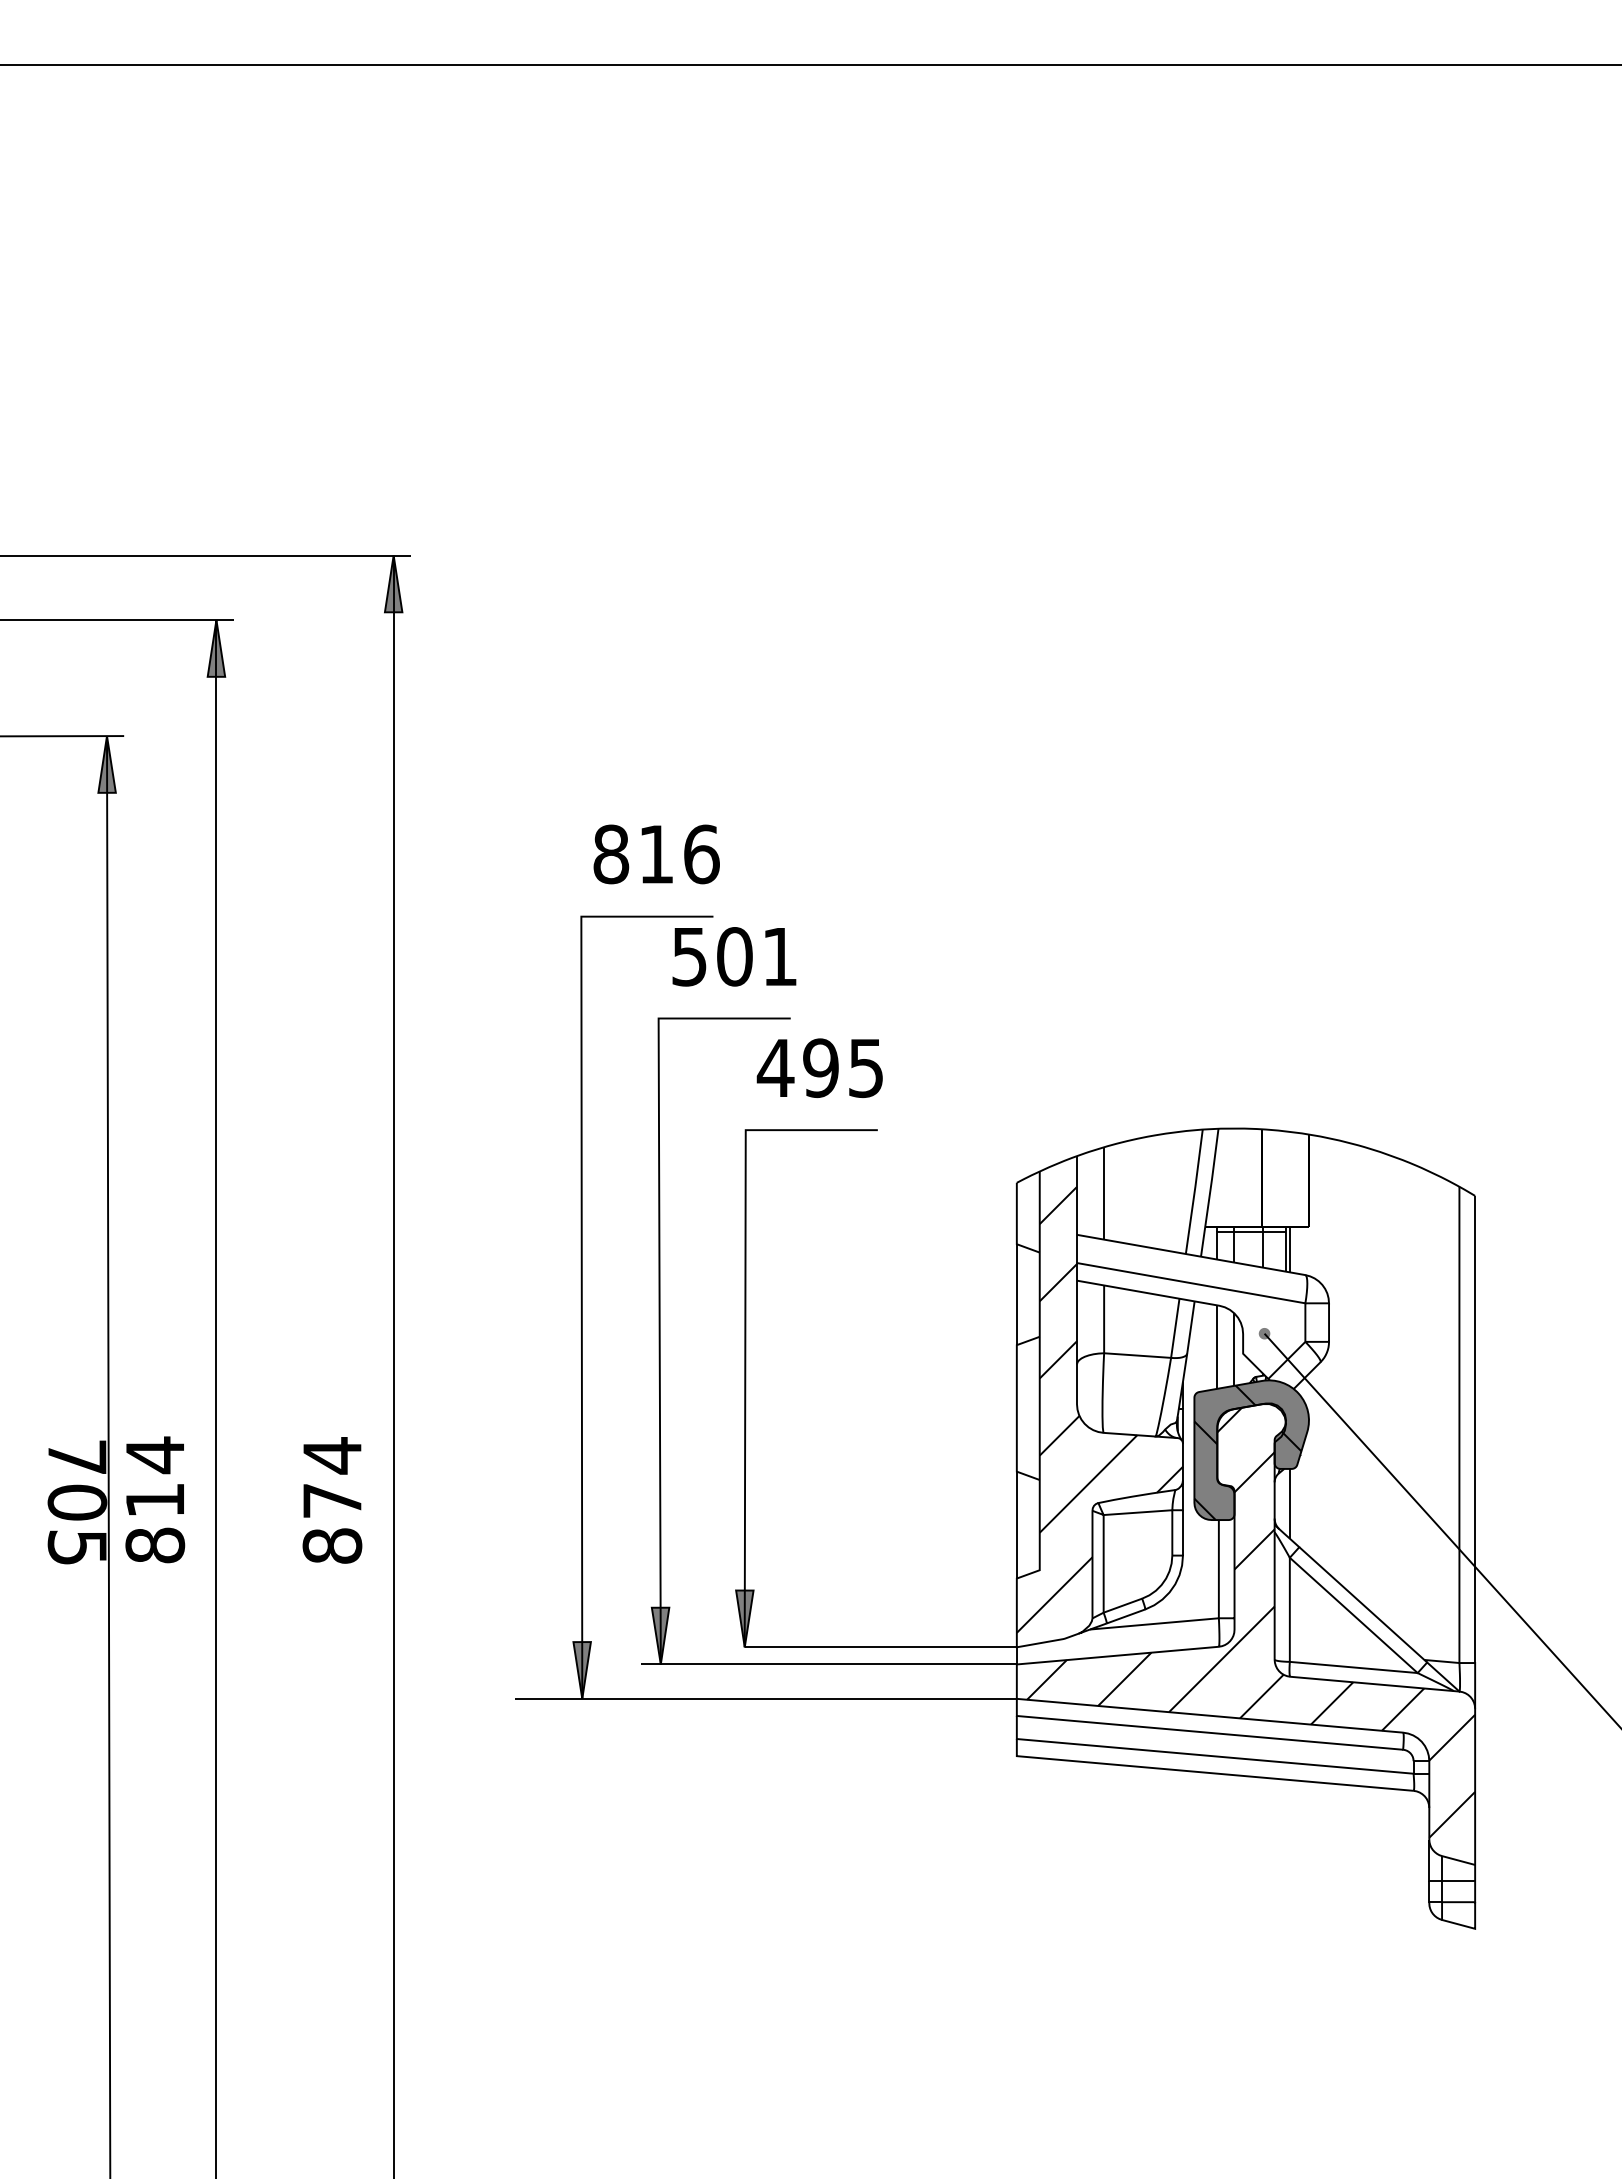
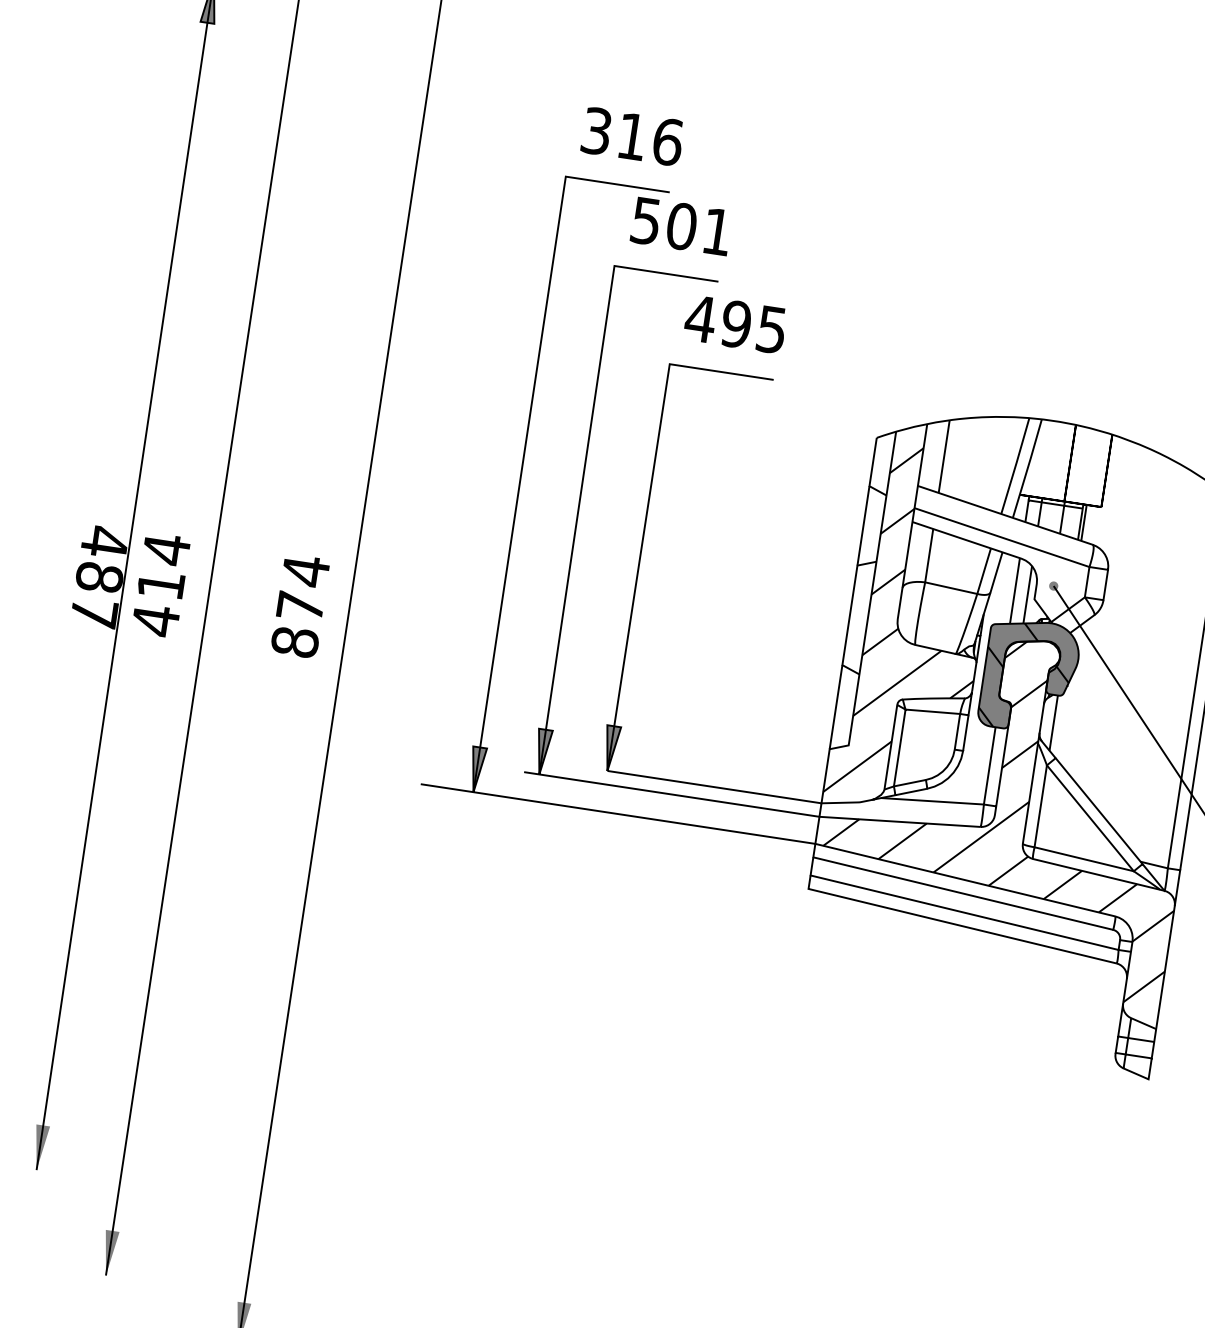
text: (611, 854) -> (596, 131), 816 -> 316
text: (76, 1501) -> (99, 576), 705 -> 487
text: (155, 1545) -> (155, 620), 814 -> 414

